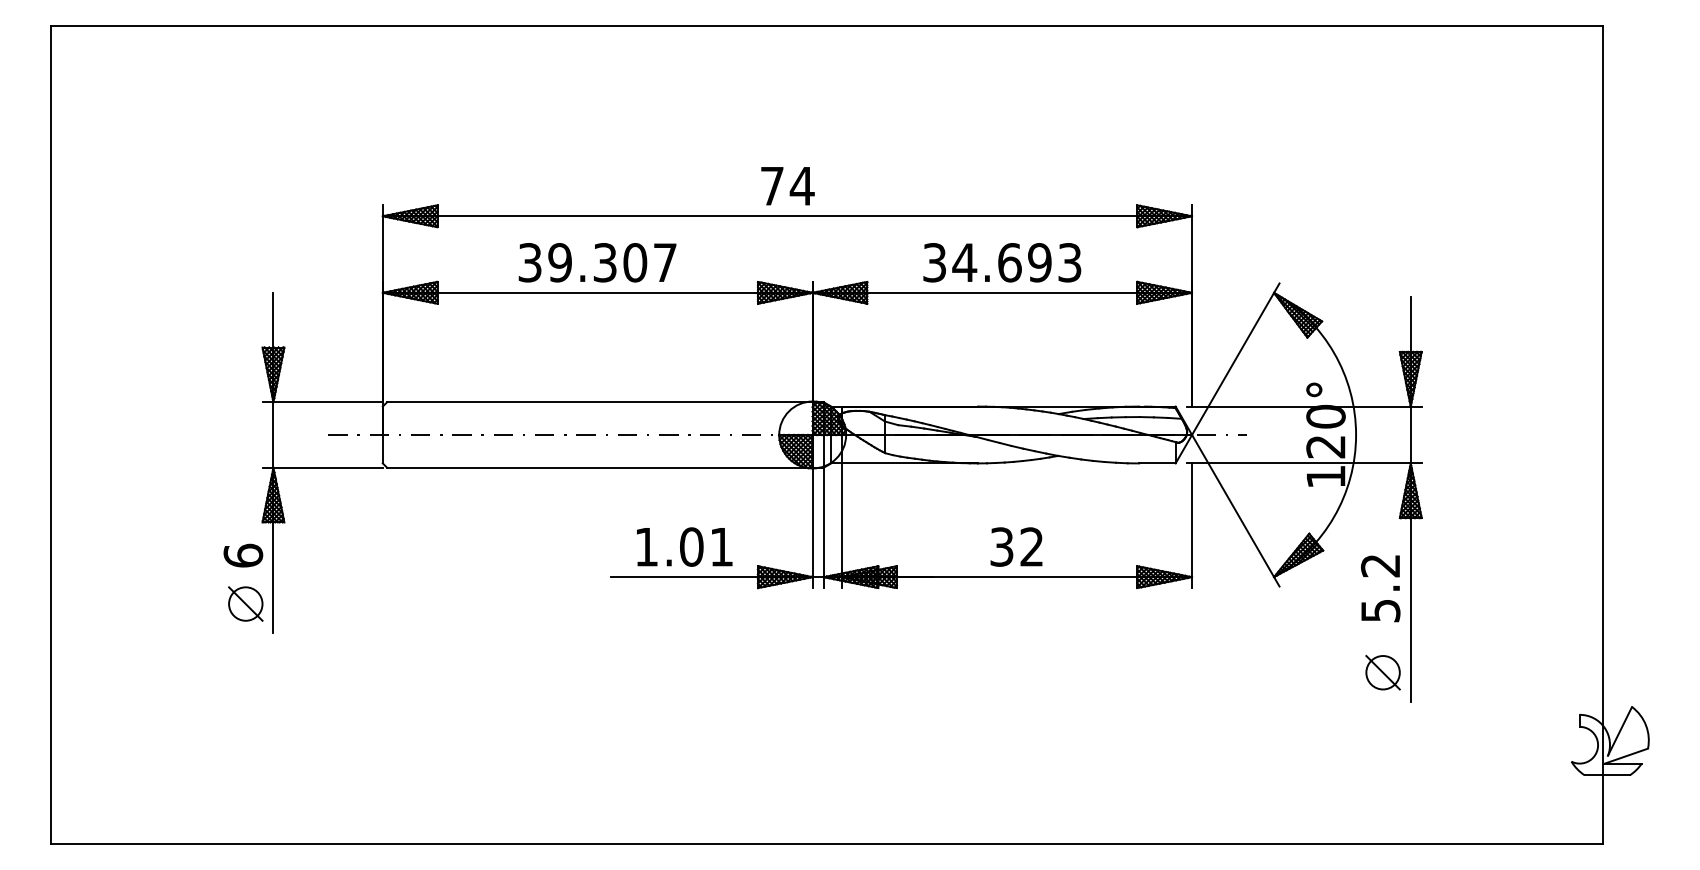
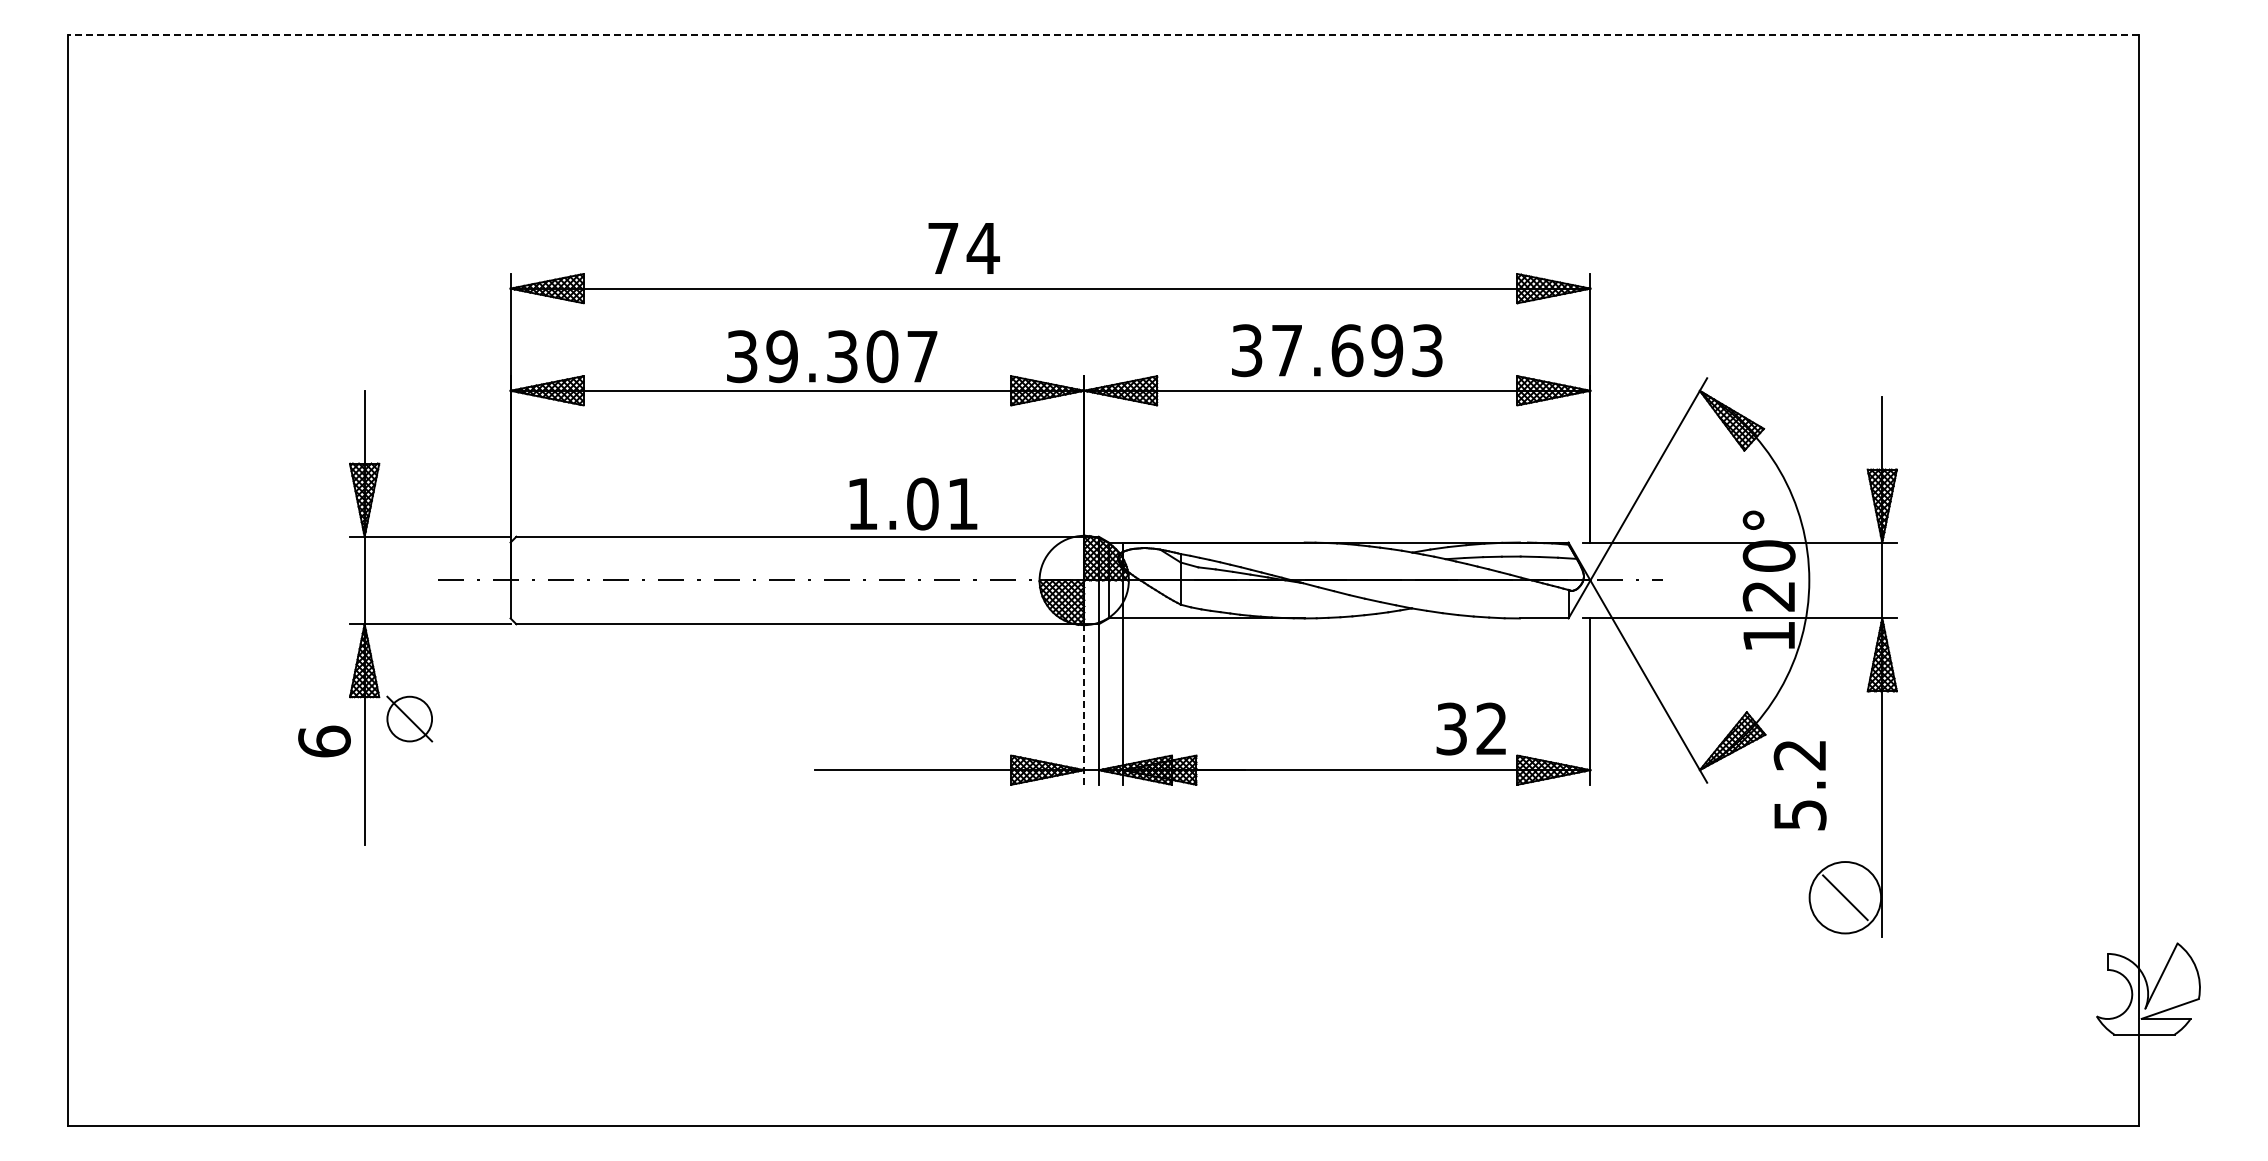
line: (826, 25) -> (1102, 34), solid -> dashed
text: (787, 186) -> (963, 248), moved
text: (597, 262) -> (832, 356), moved
text: (964, 262) -> (1286, 350), 34.693 -> 37.693
line: (812, 528) -> (1084, 705), solid -> dashed
text: (684, 546) -> (913, 503), moved
text: (1015, 546) -> (1470, 728), moved
text: (1380, 588) -> (1799, 785), moved
part: (245, 603) -> (409, 718), moved
circle: (1383, 672) -> (1845, 897), size x1.6

